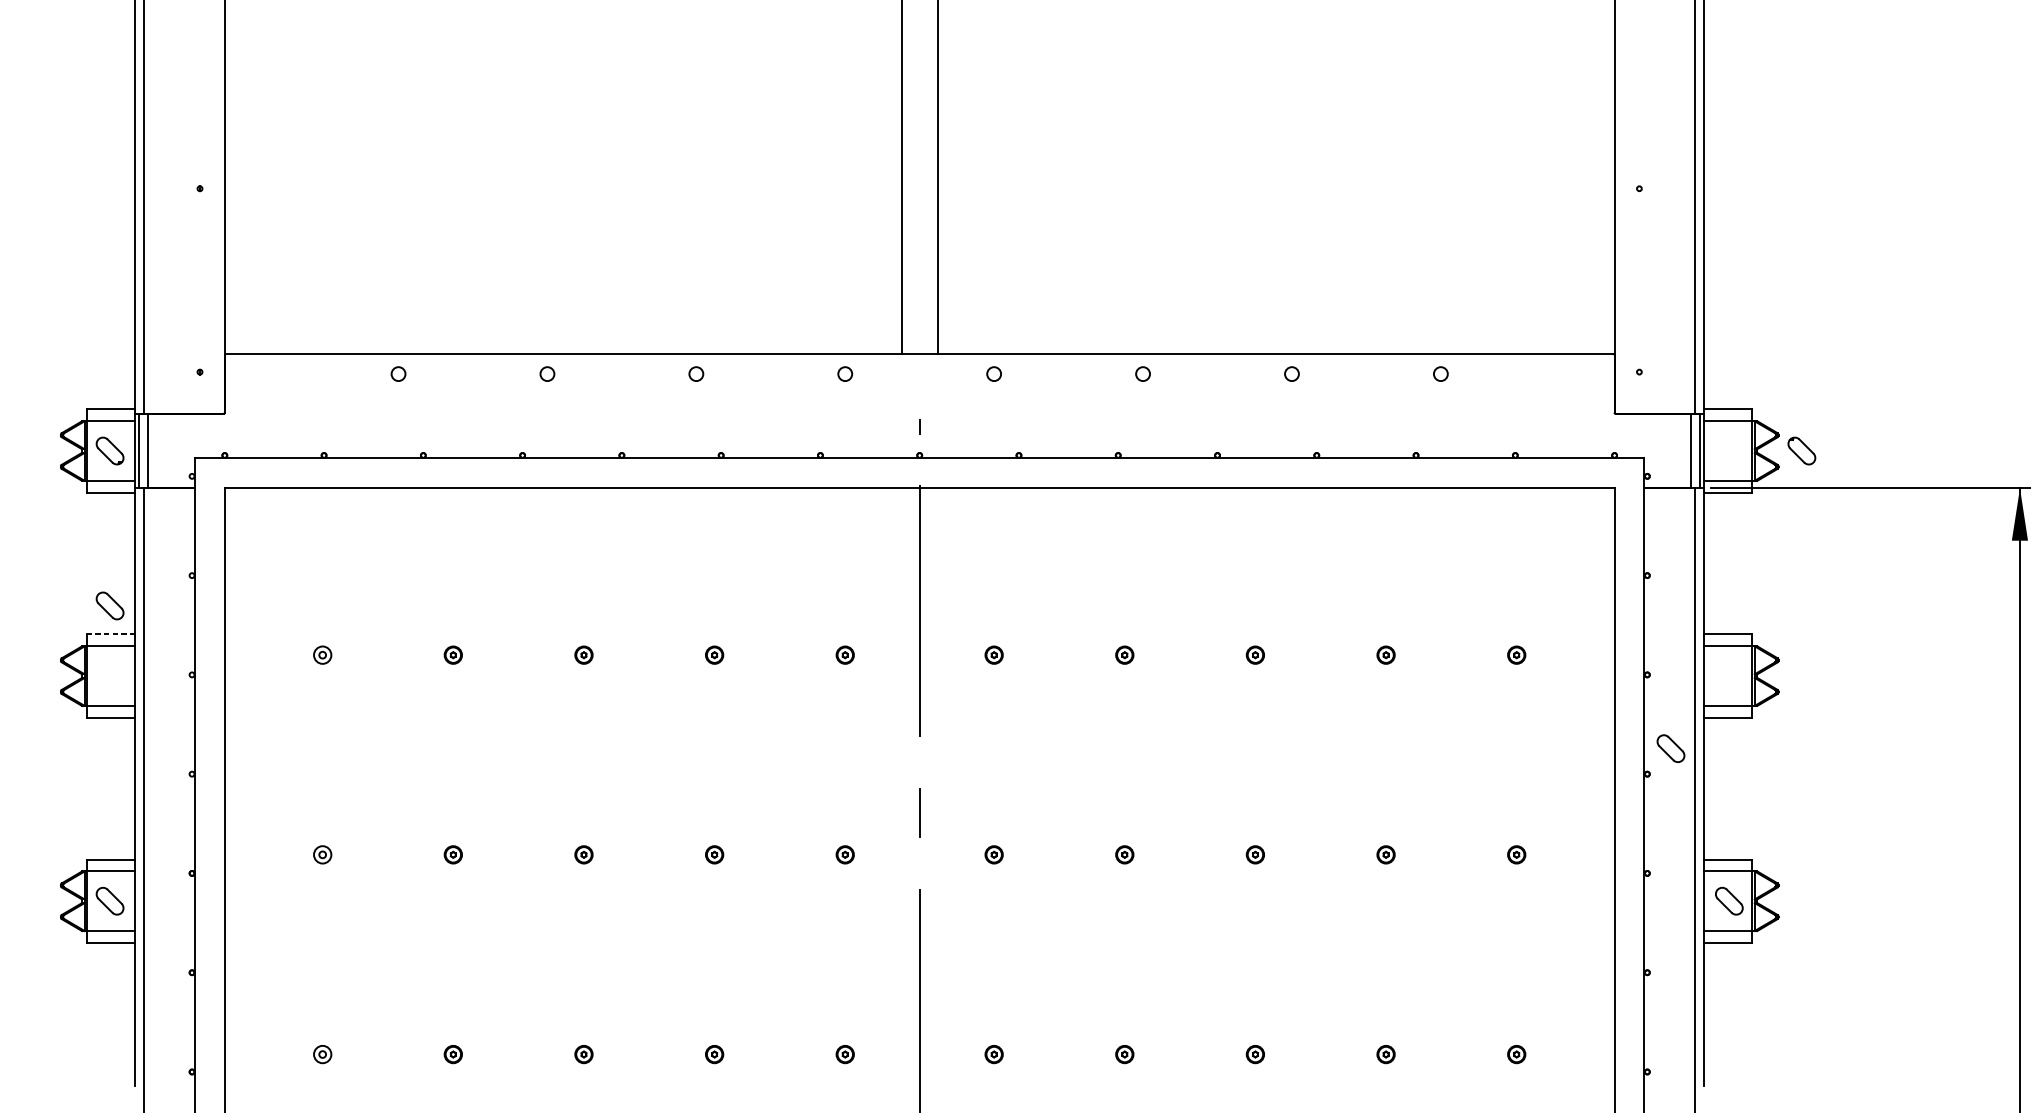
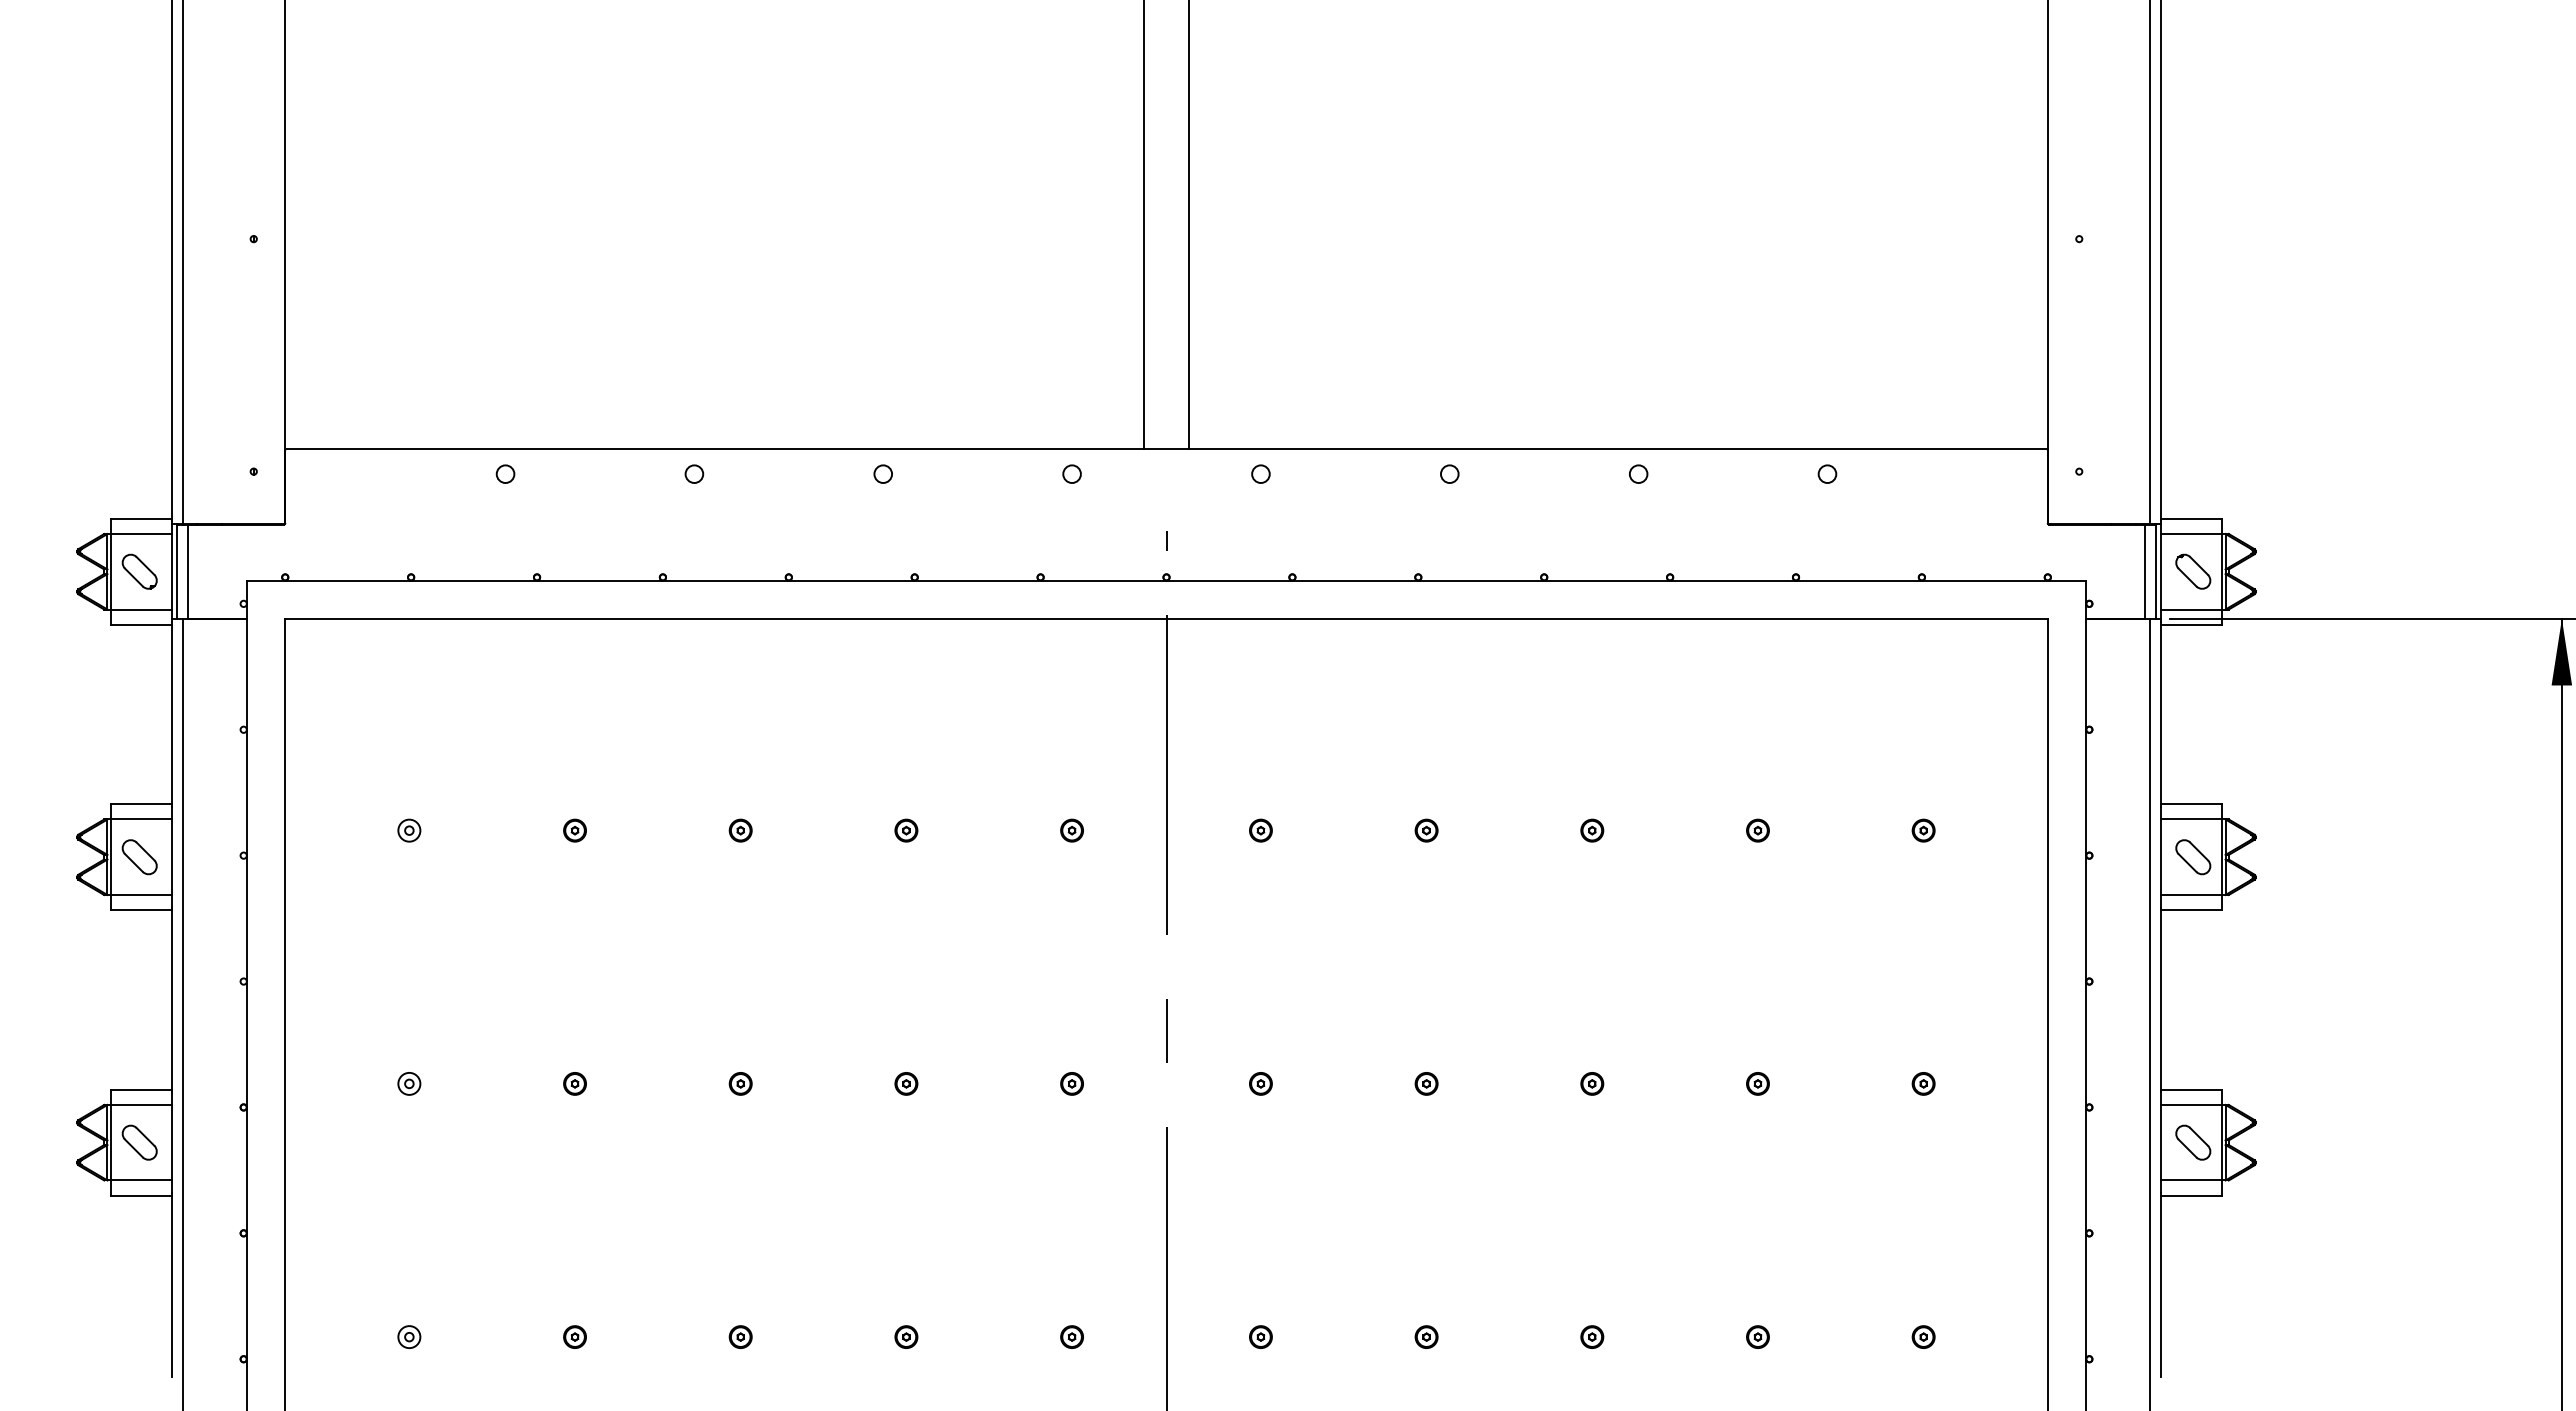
part: (1802, 450) -> (2193, 571), moved
part: (109, 606) -> (139, 857), moved
line: (111, 634) -> (141, 804), dashed -> solid
part: (1671, 748) -> (2193, 857), moved

